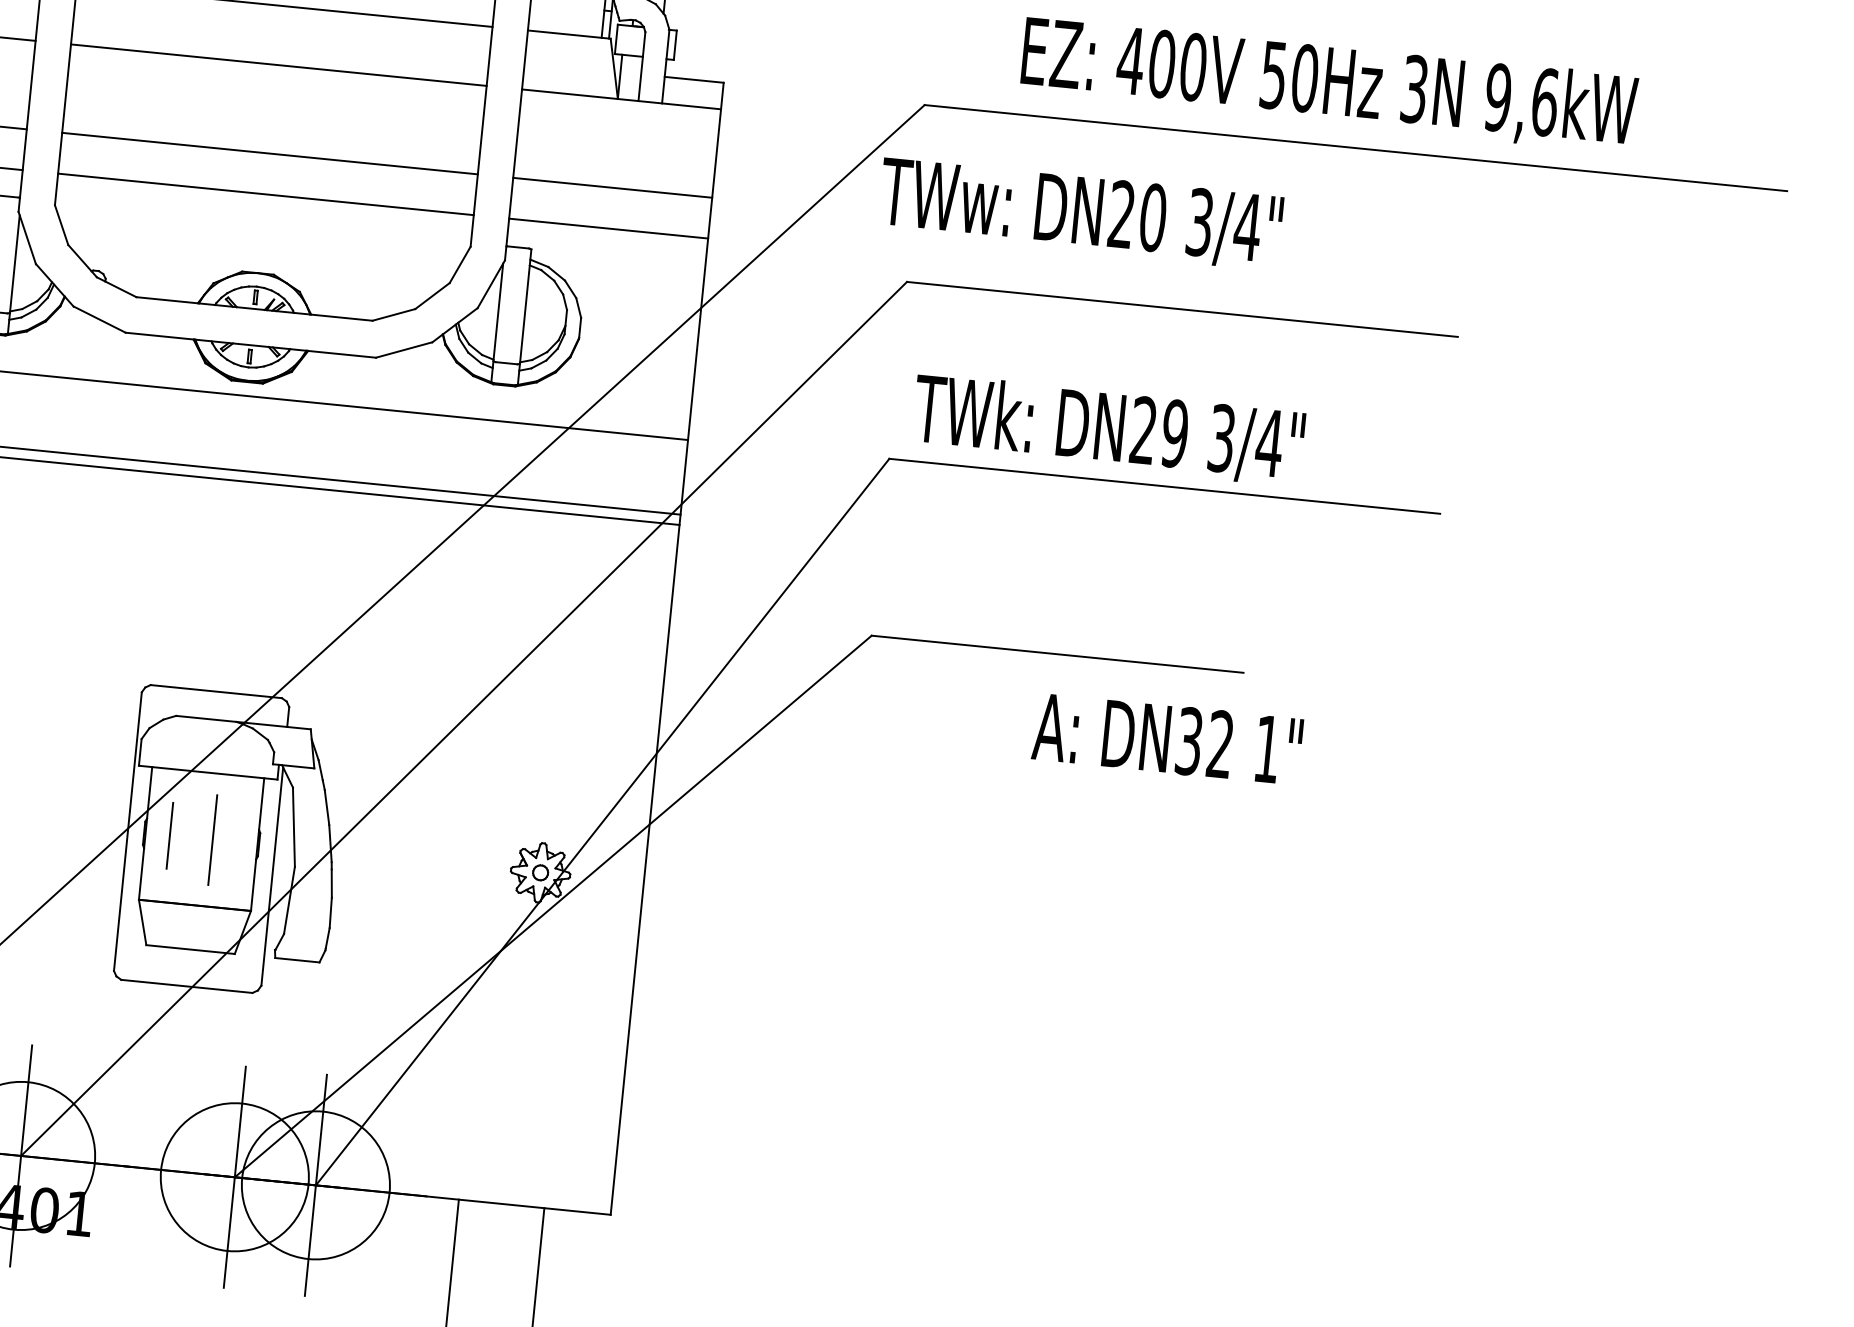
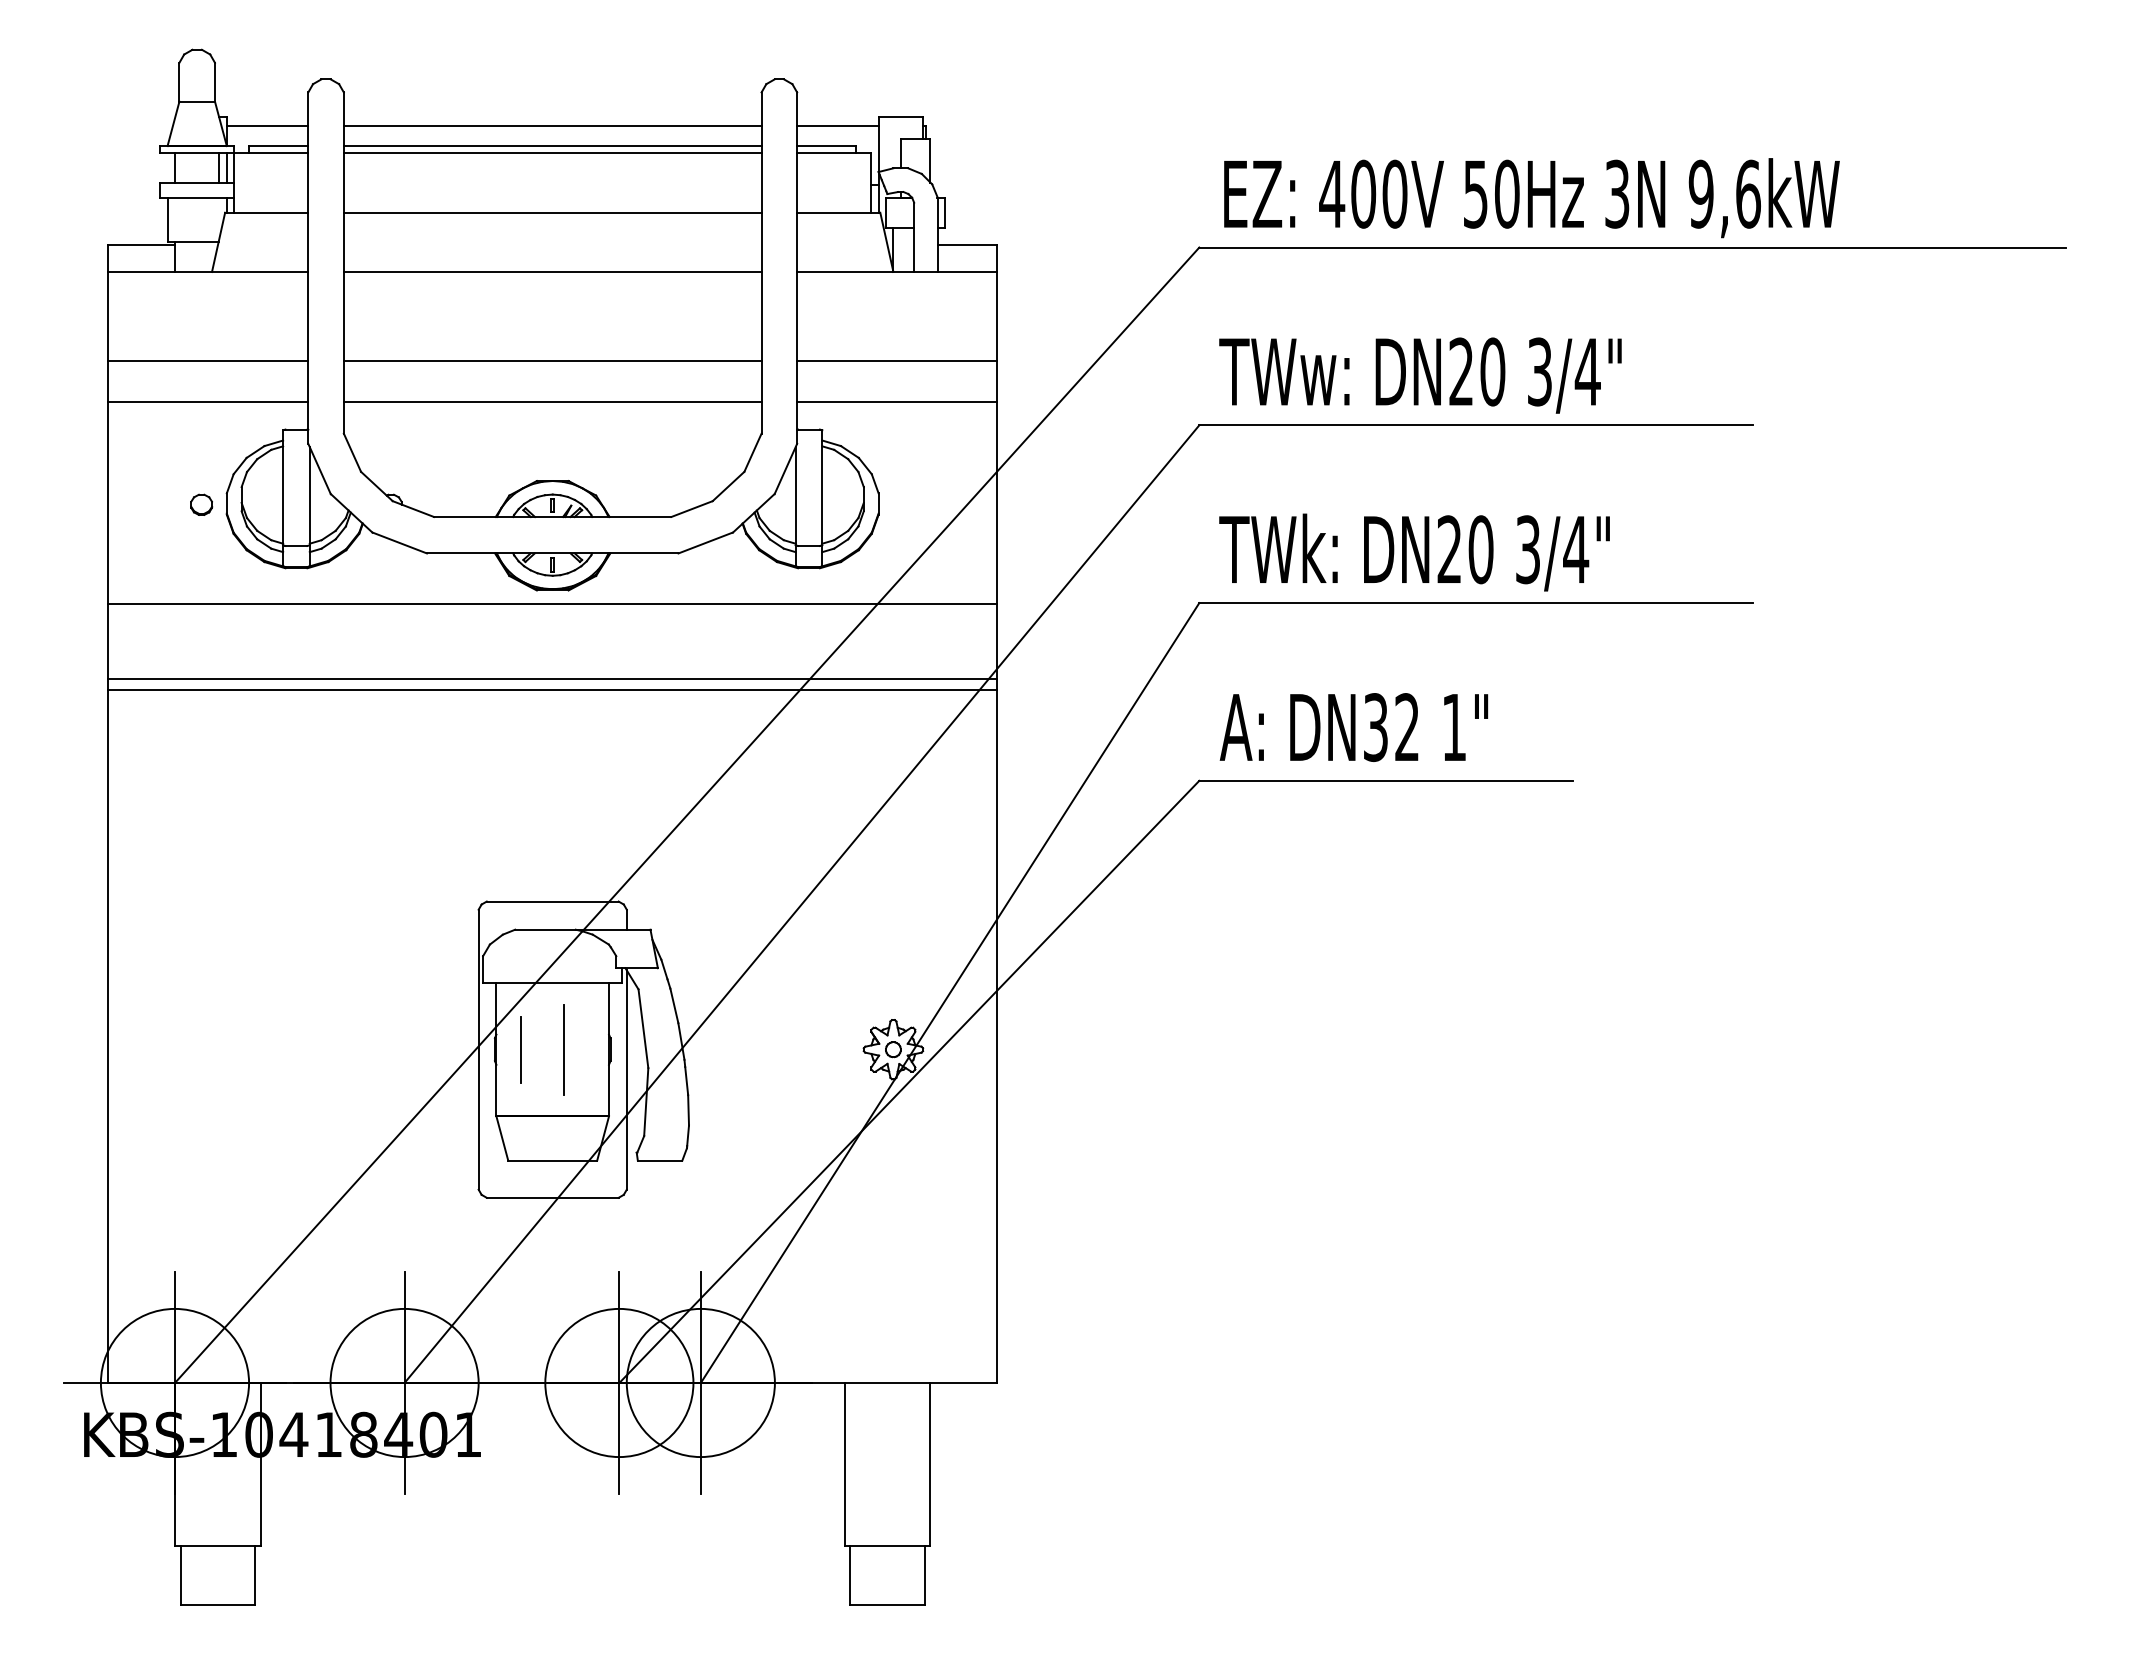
text: (1328, 85) -> (1531, 198), moved
text: (1080, 214) -> (1420, 375), moved
text: (1174, 433) -> (1480, 549), DN29 -> DN20
text: (1167, 739) -> (1353, 727), moved

